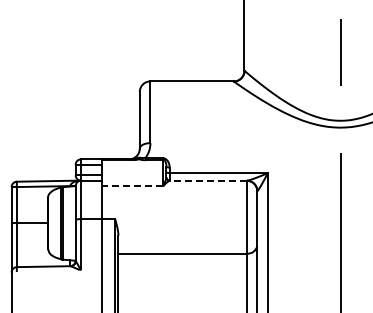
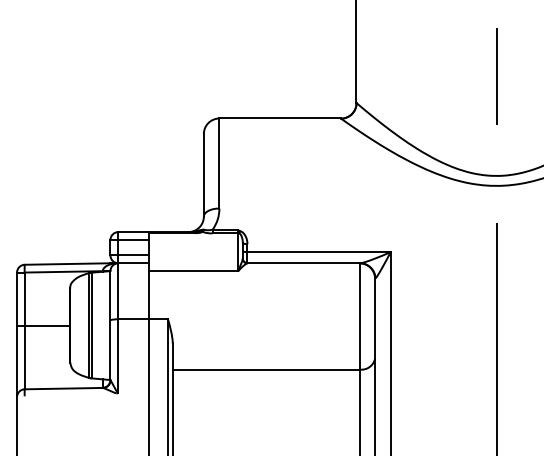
line: (207, 180) -> (302, 262), dashed -> solid
line: (132, 186) -> (193, 271), dashed -> solid

